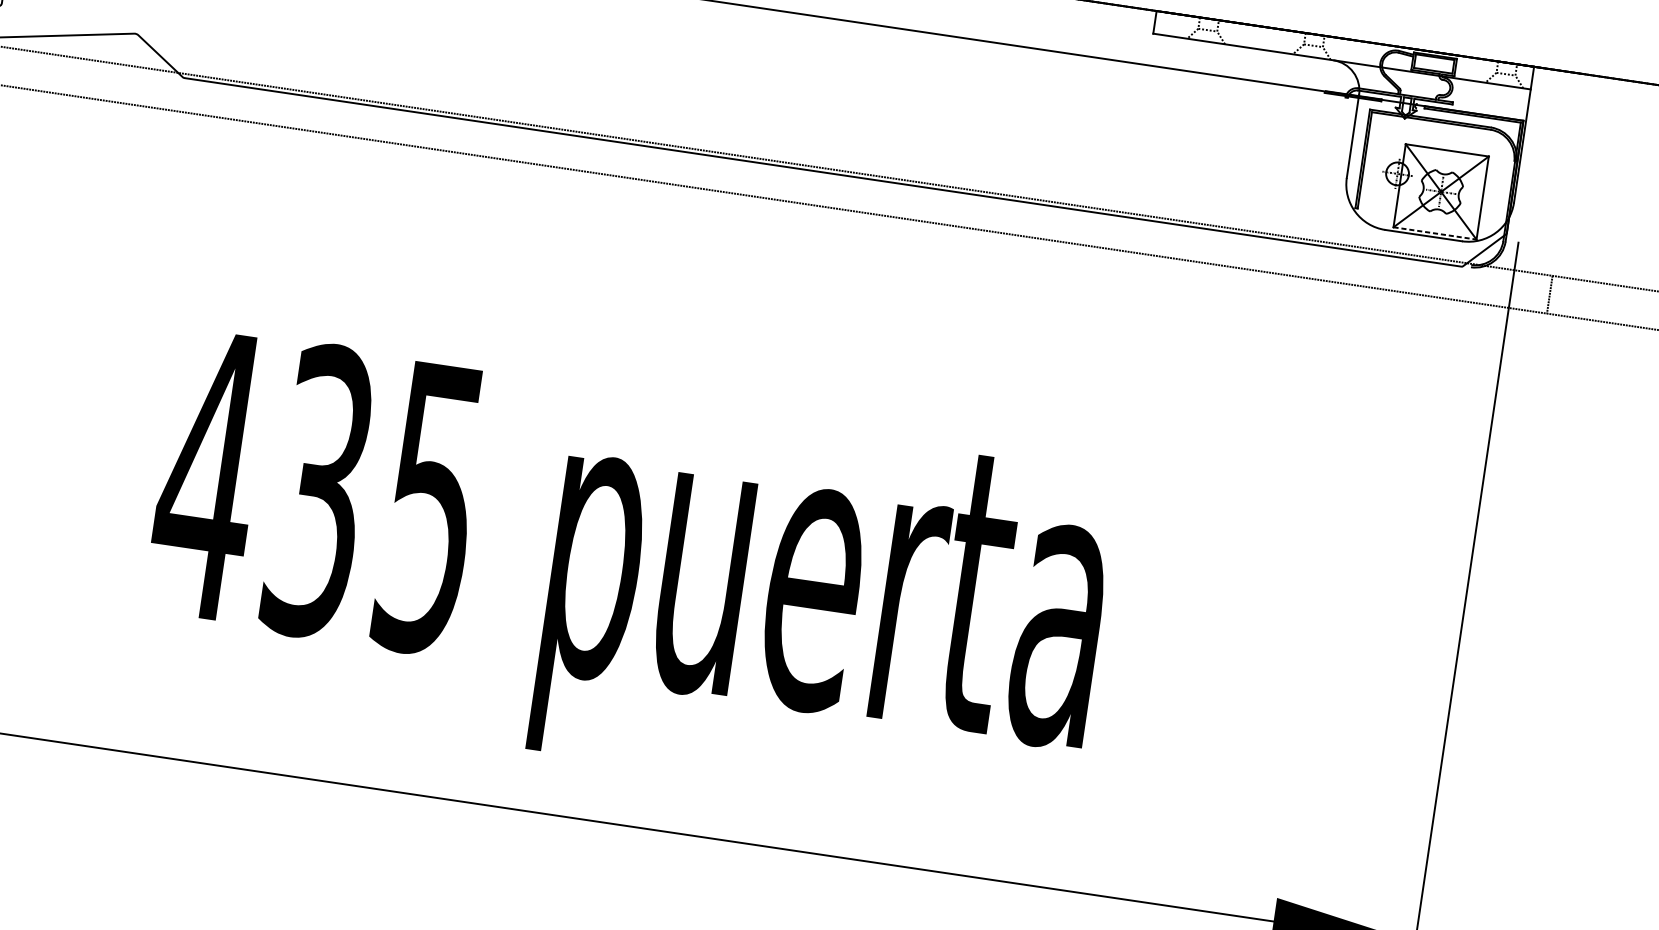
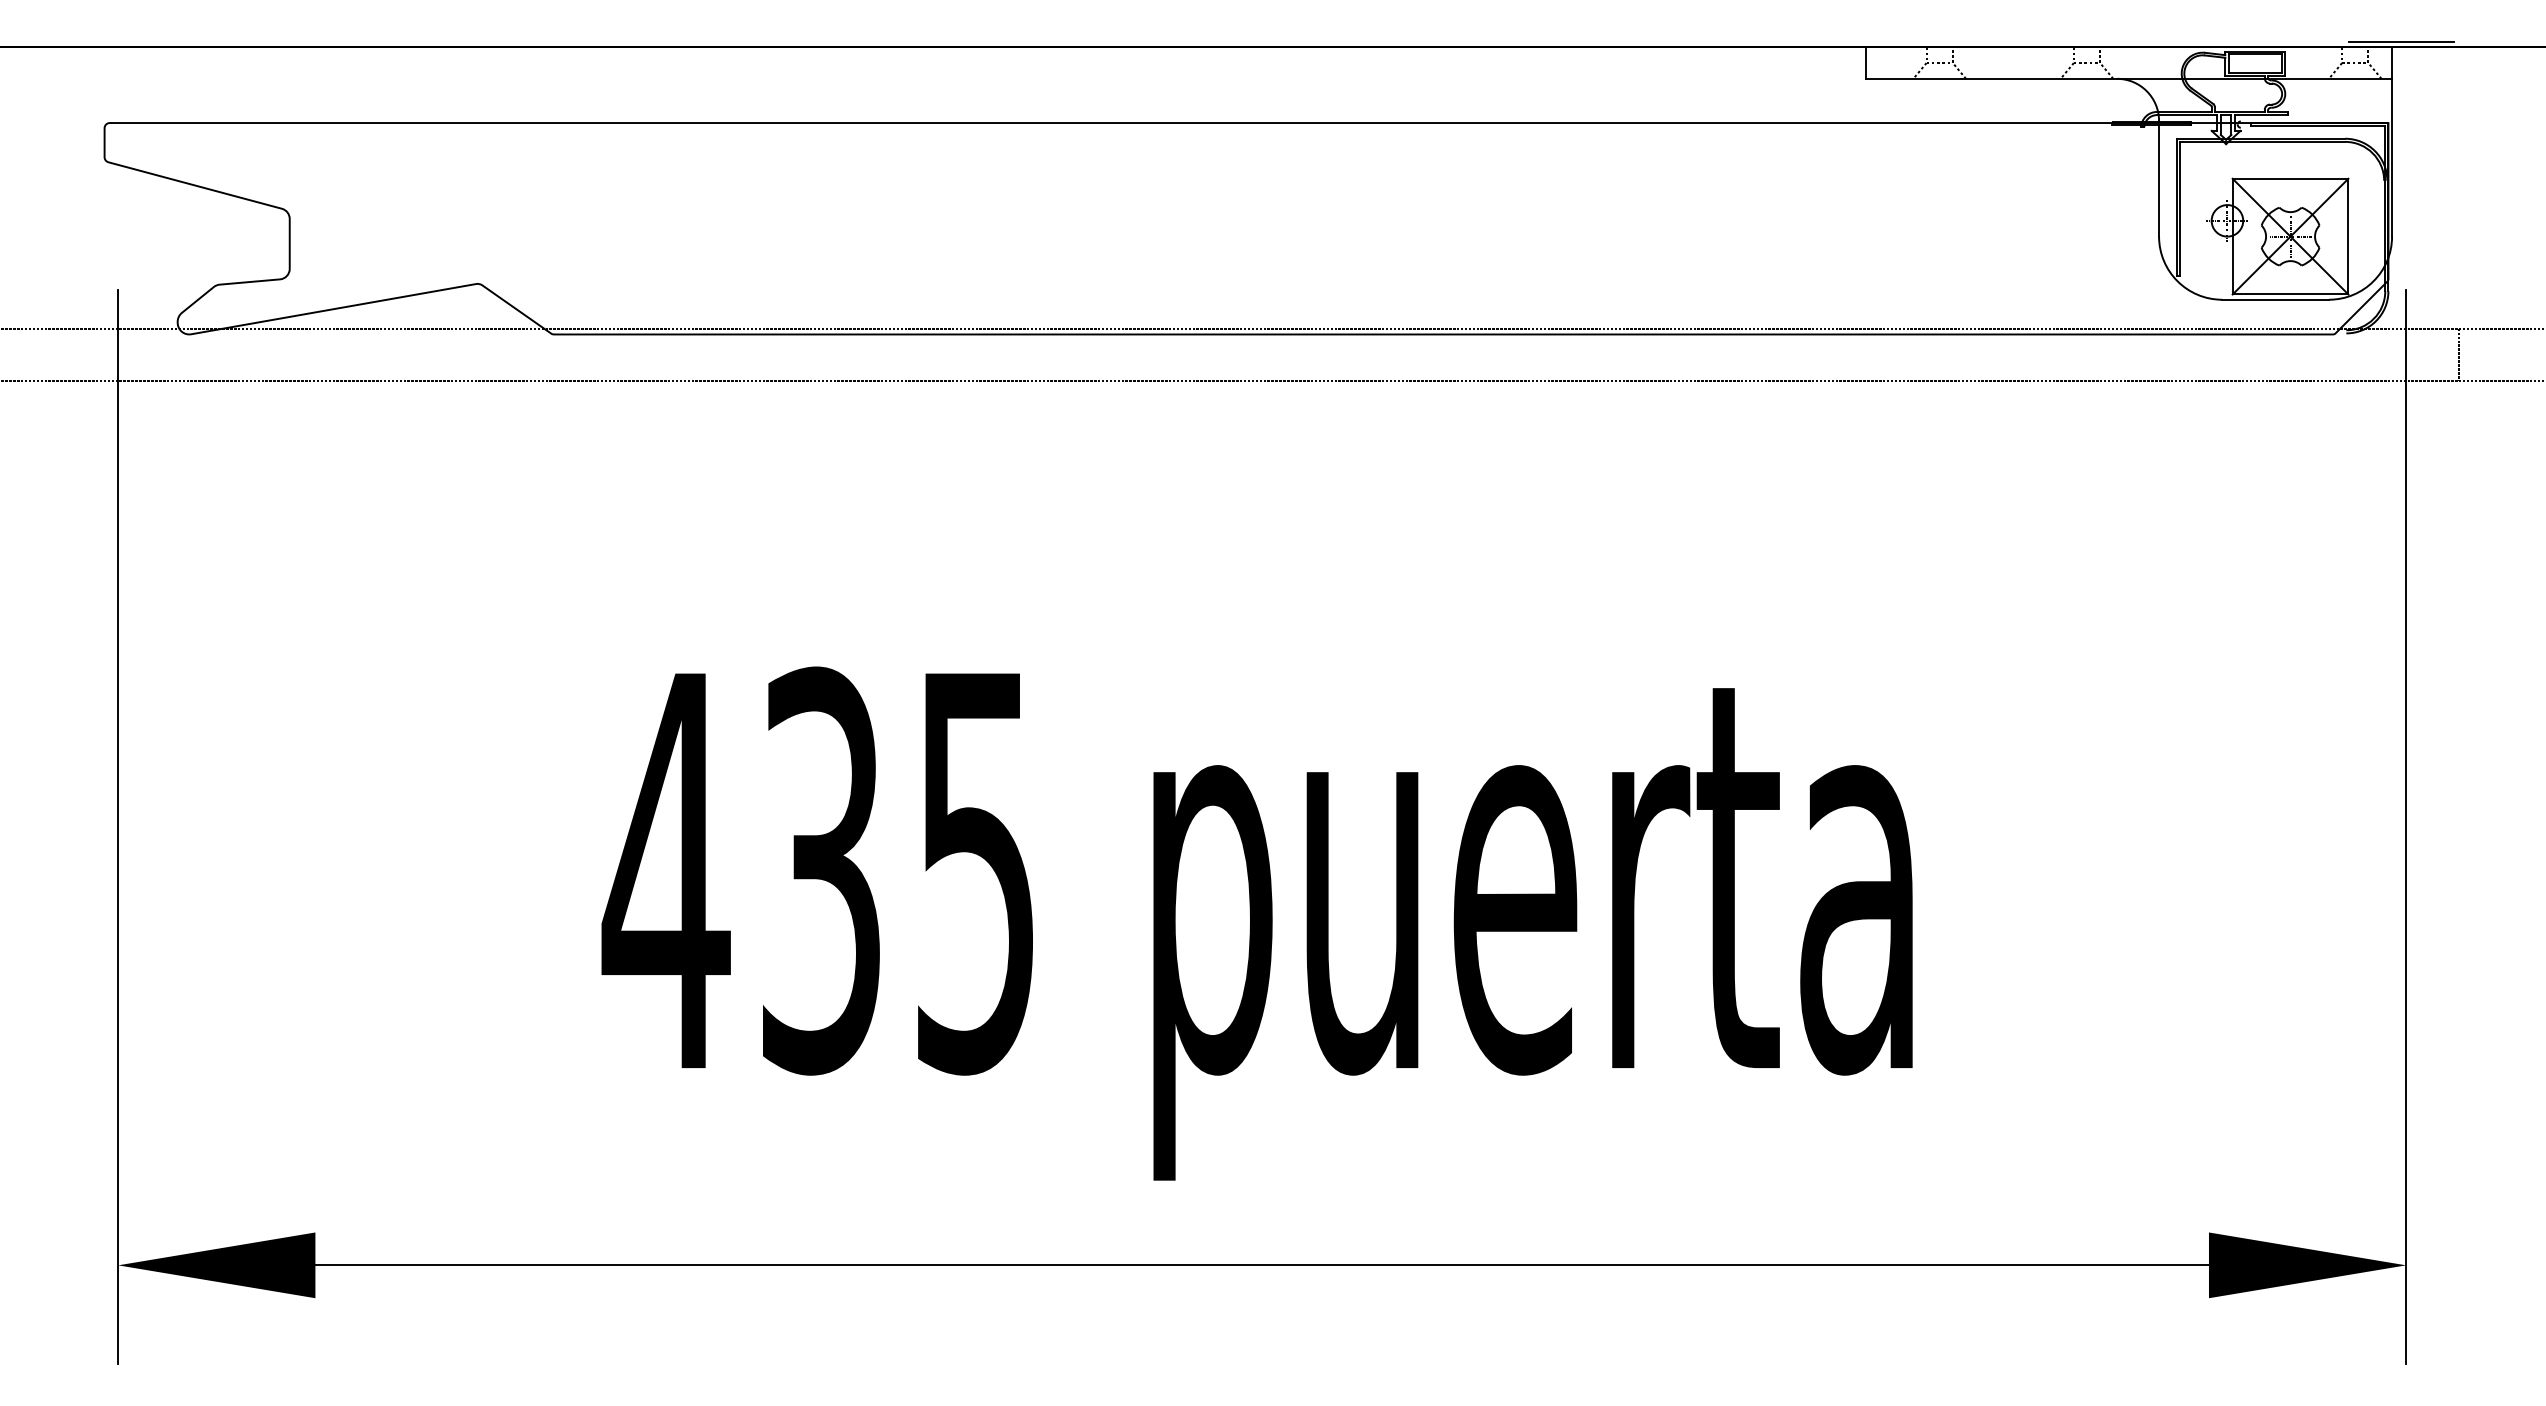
line: (1541, 64) -> (2401, 42), added
line: (1435, 233) -> (2290, 294), dashed -> solid

